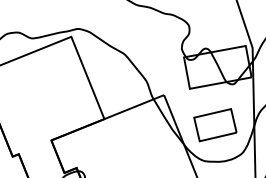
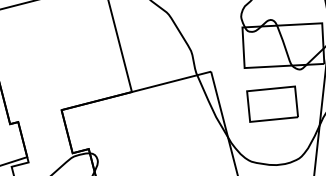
part: (215, 125) -> (272, 104), moved

